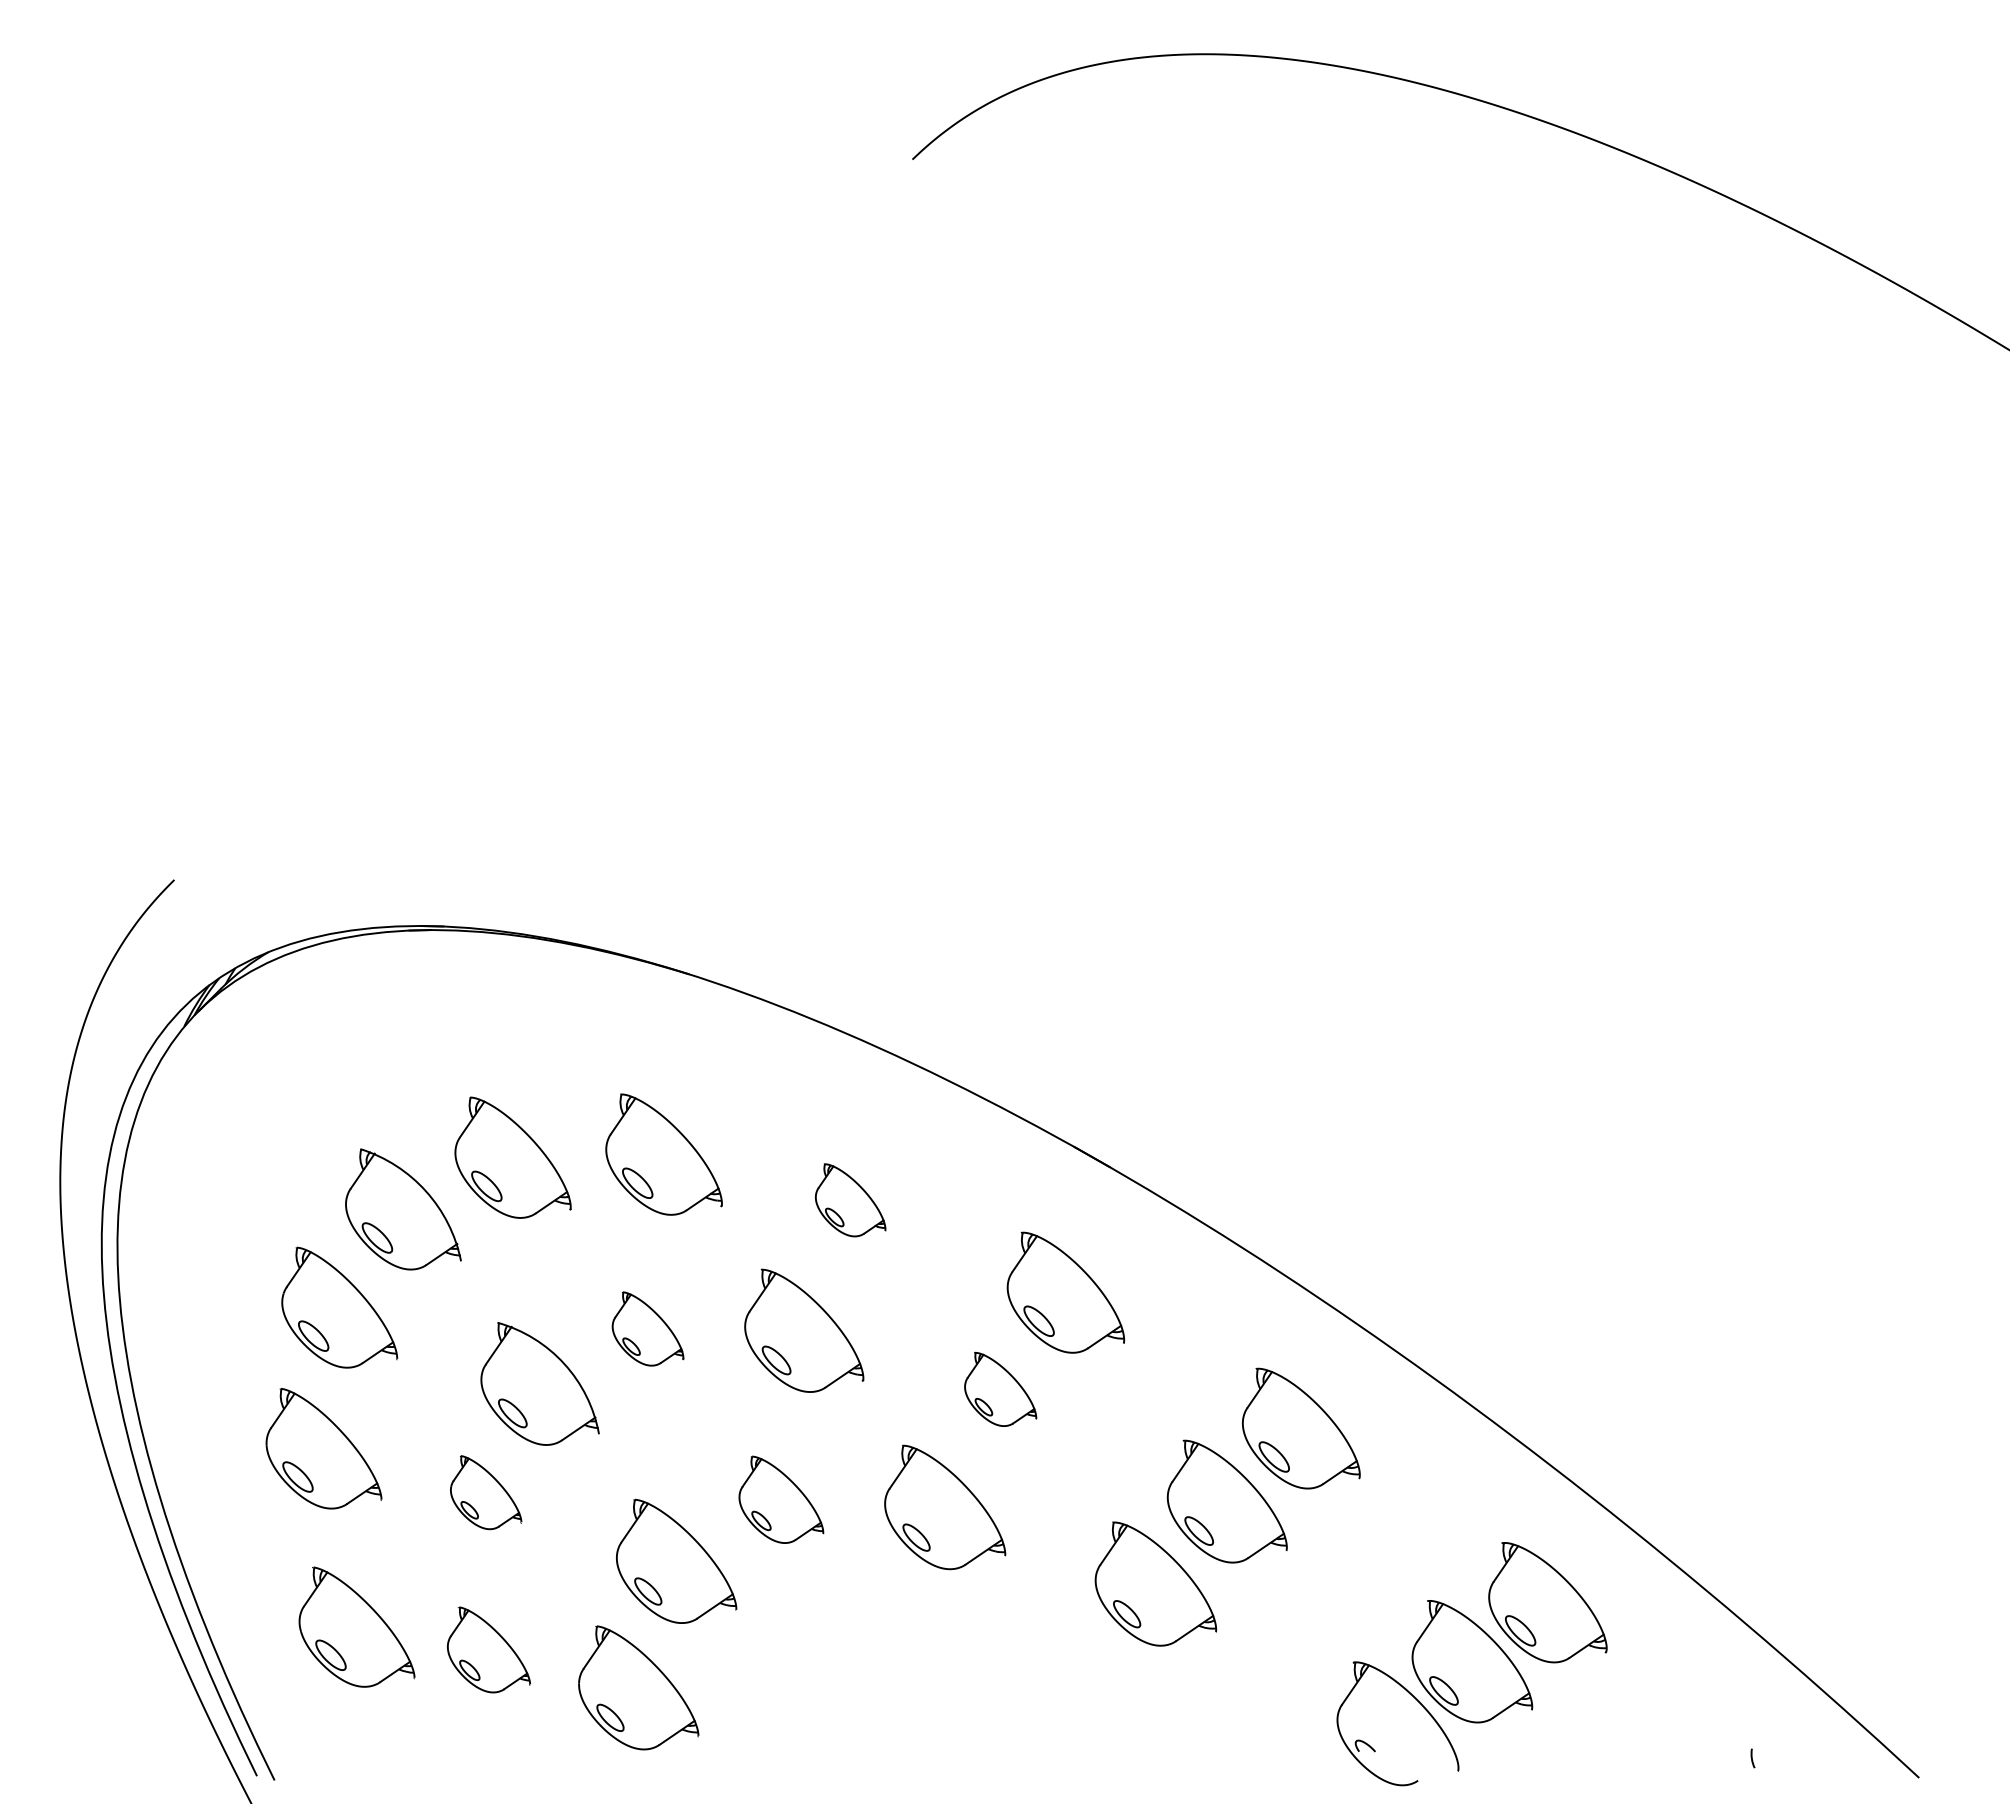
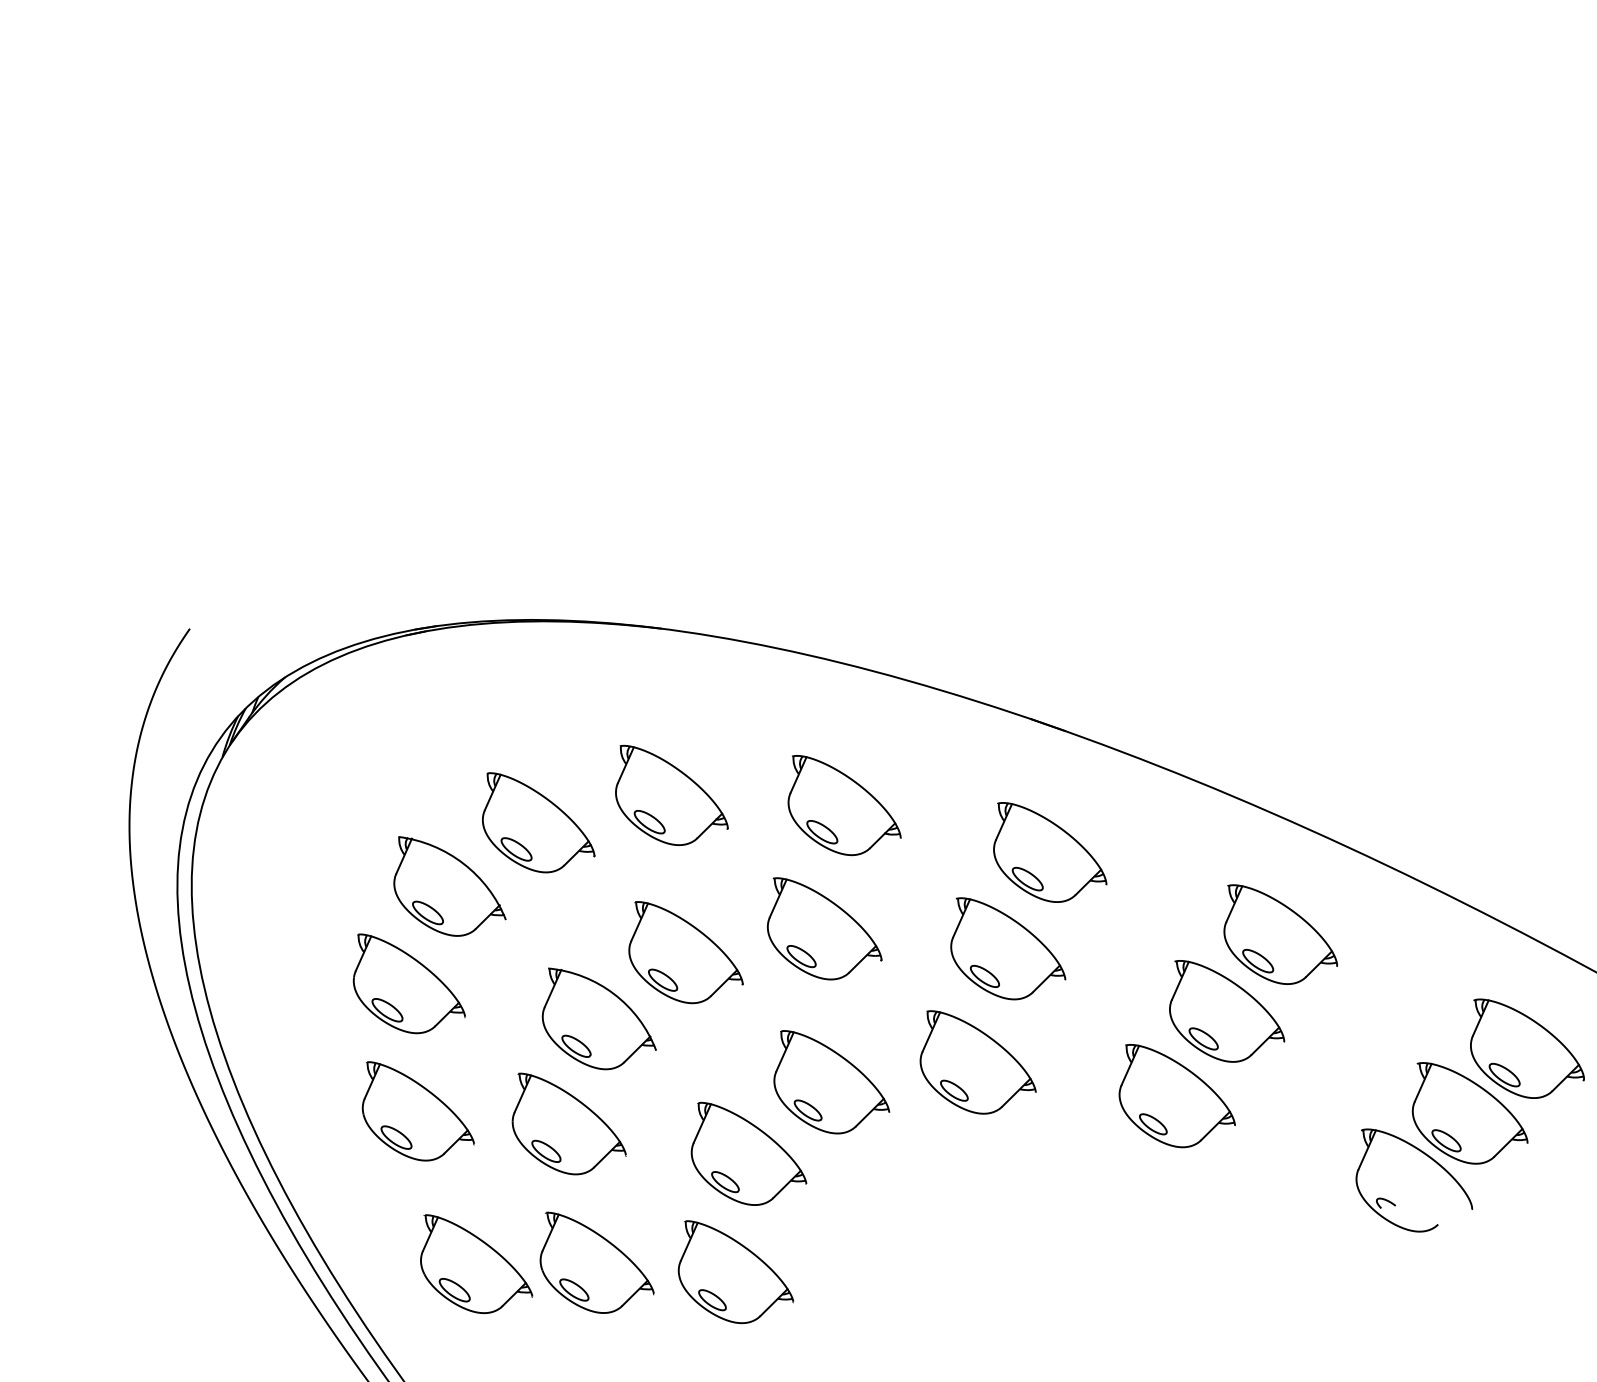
part: (850, 1200) -> (841, 802), size x1.67
part: (647, 1328) -> (682, 949), size x1.67
part: (1000, 1389) -> (1004, 945), size x1.67
part: (485, 1492) -> (565, 1120), size x1.67
part: (781, 1499) -> (828, 1078), size x1.43
part: (488, 1649) -> (593, 1259), size x1.43

